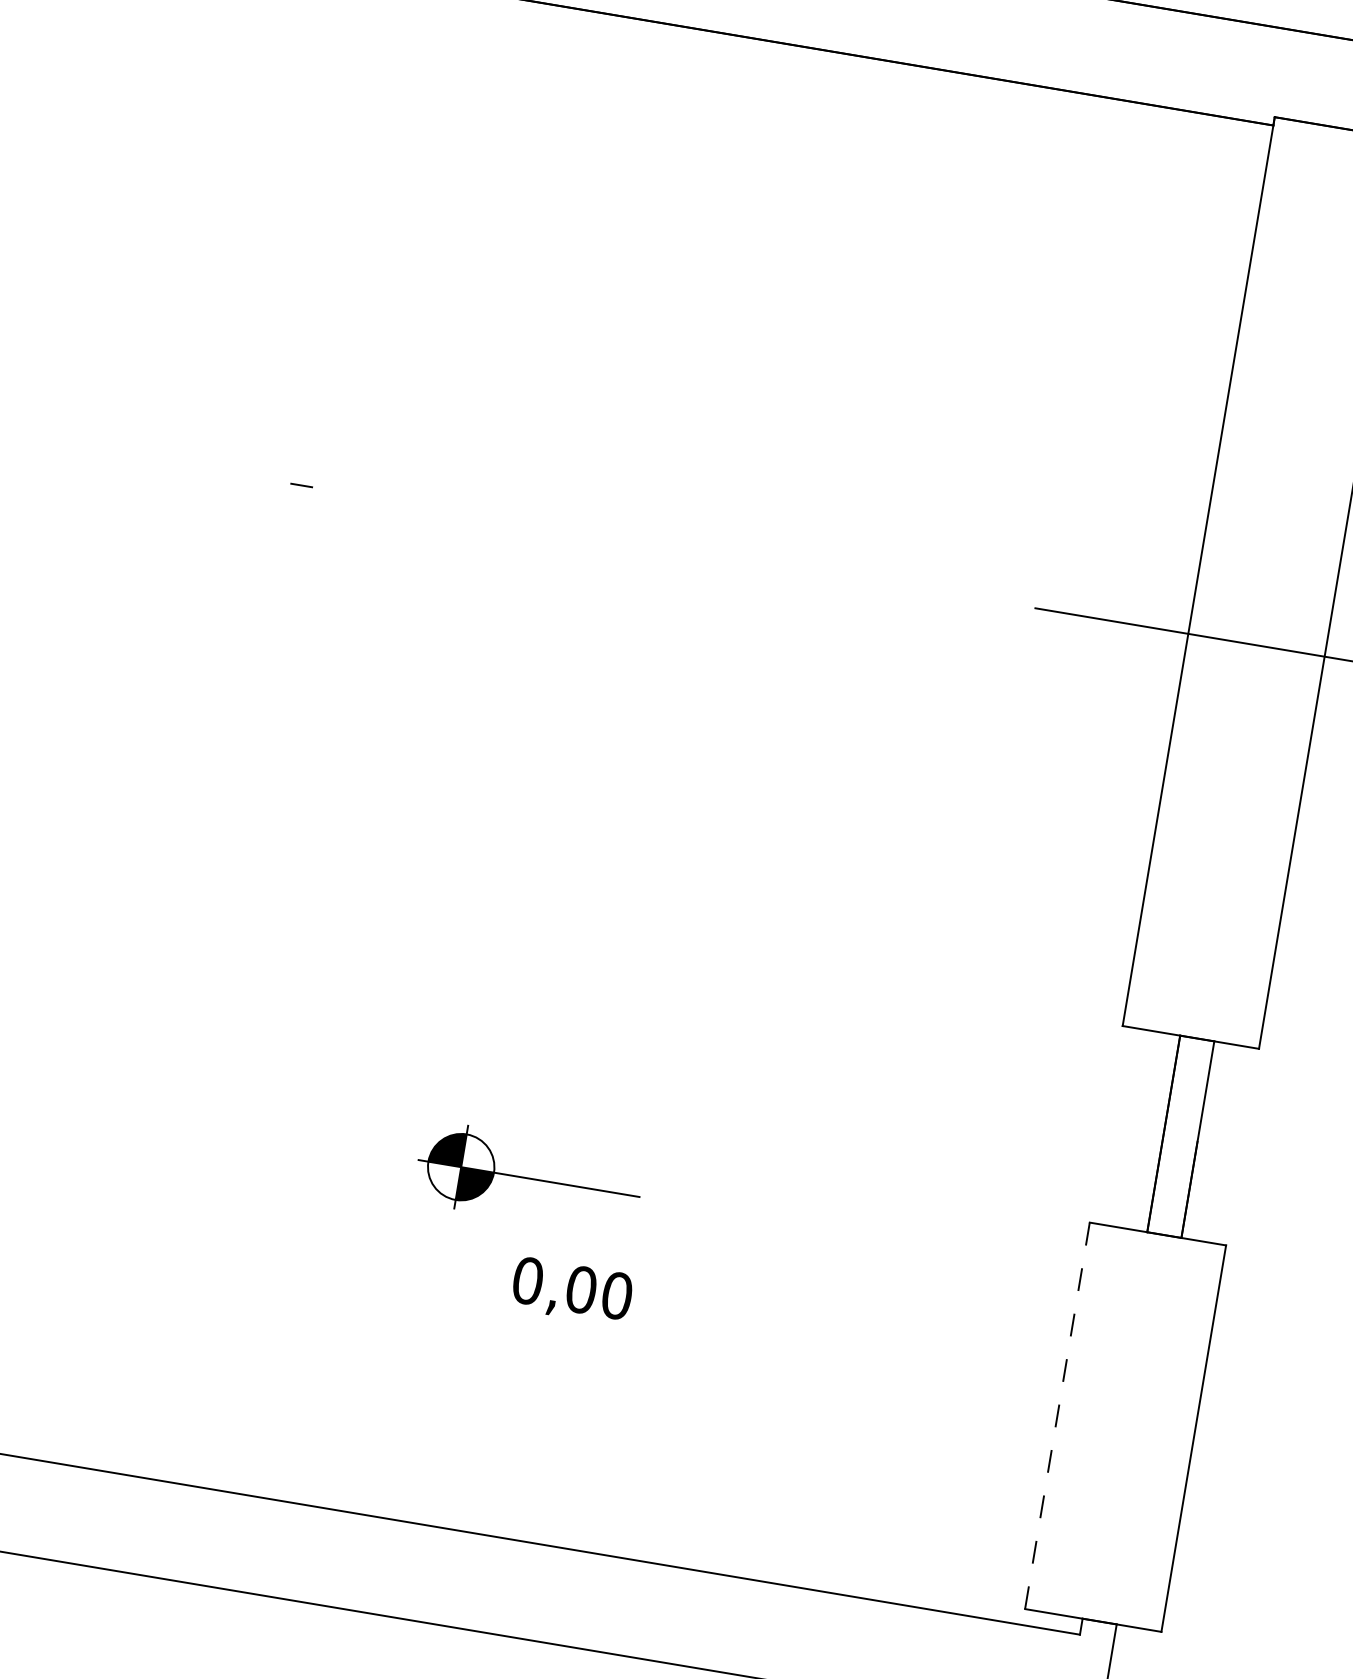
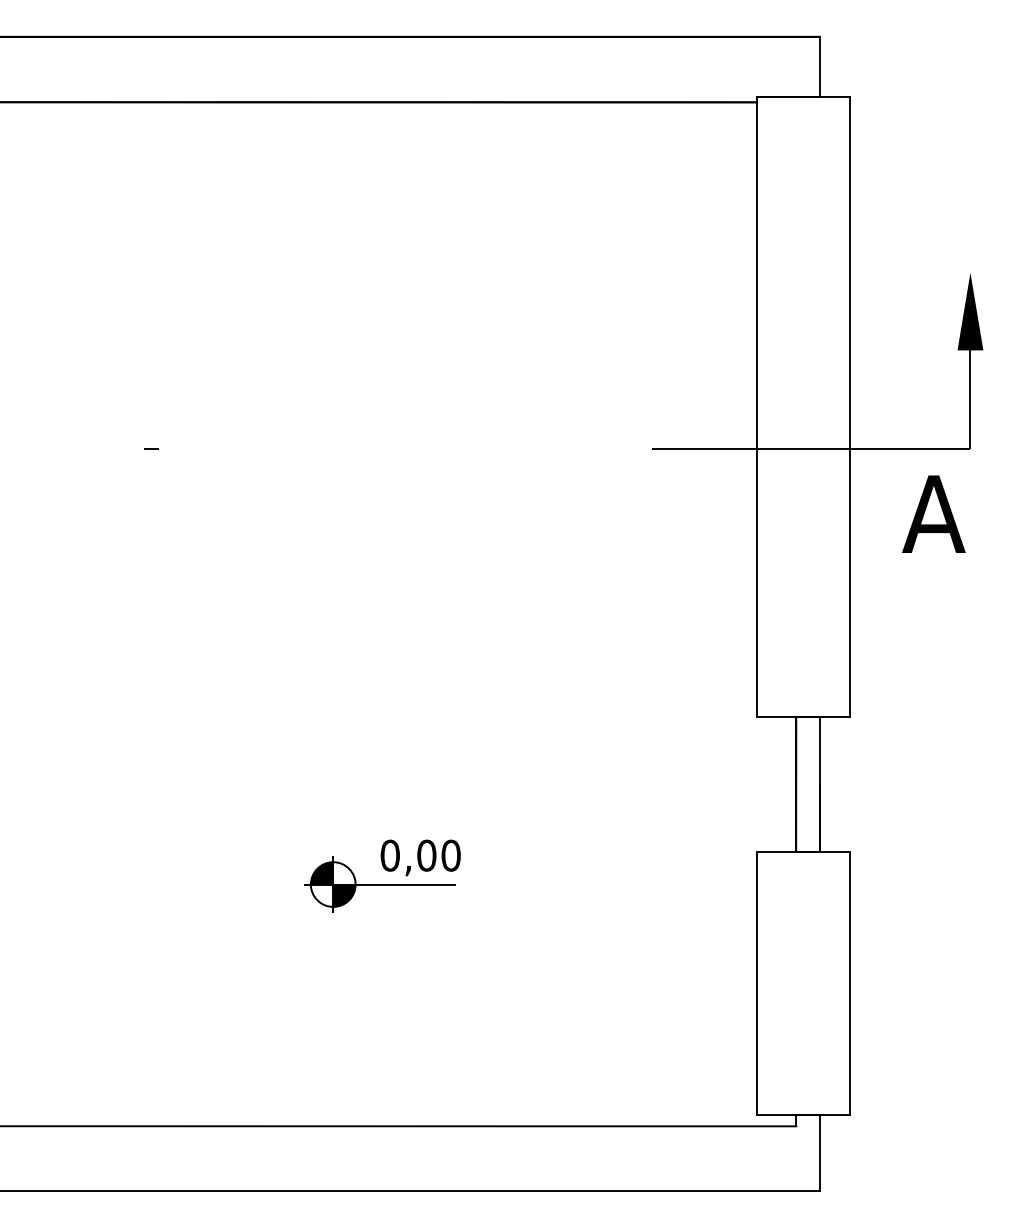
text: (571, 1290) -> (420, 857), moved
line: (1056, 1415) -> (756, 983), dashed -> solid

